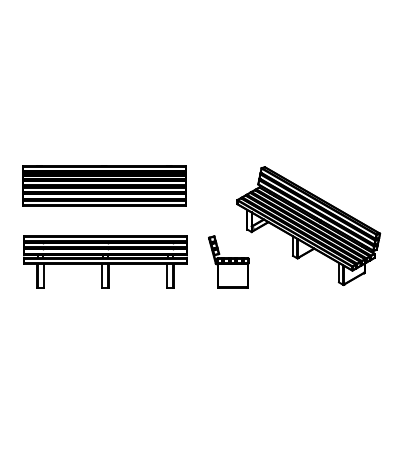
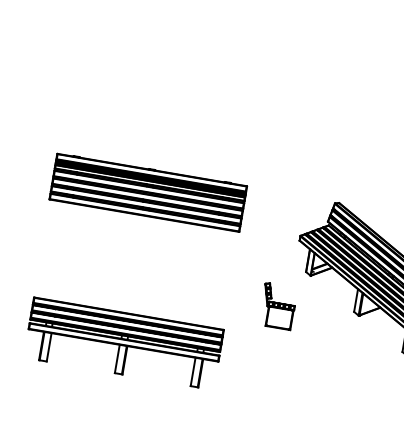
part: (105, 261) -> (123, 342), moved
part: (228, 261) -> (277, 305), size x0.7

